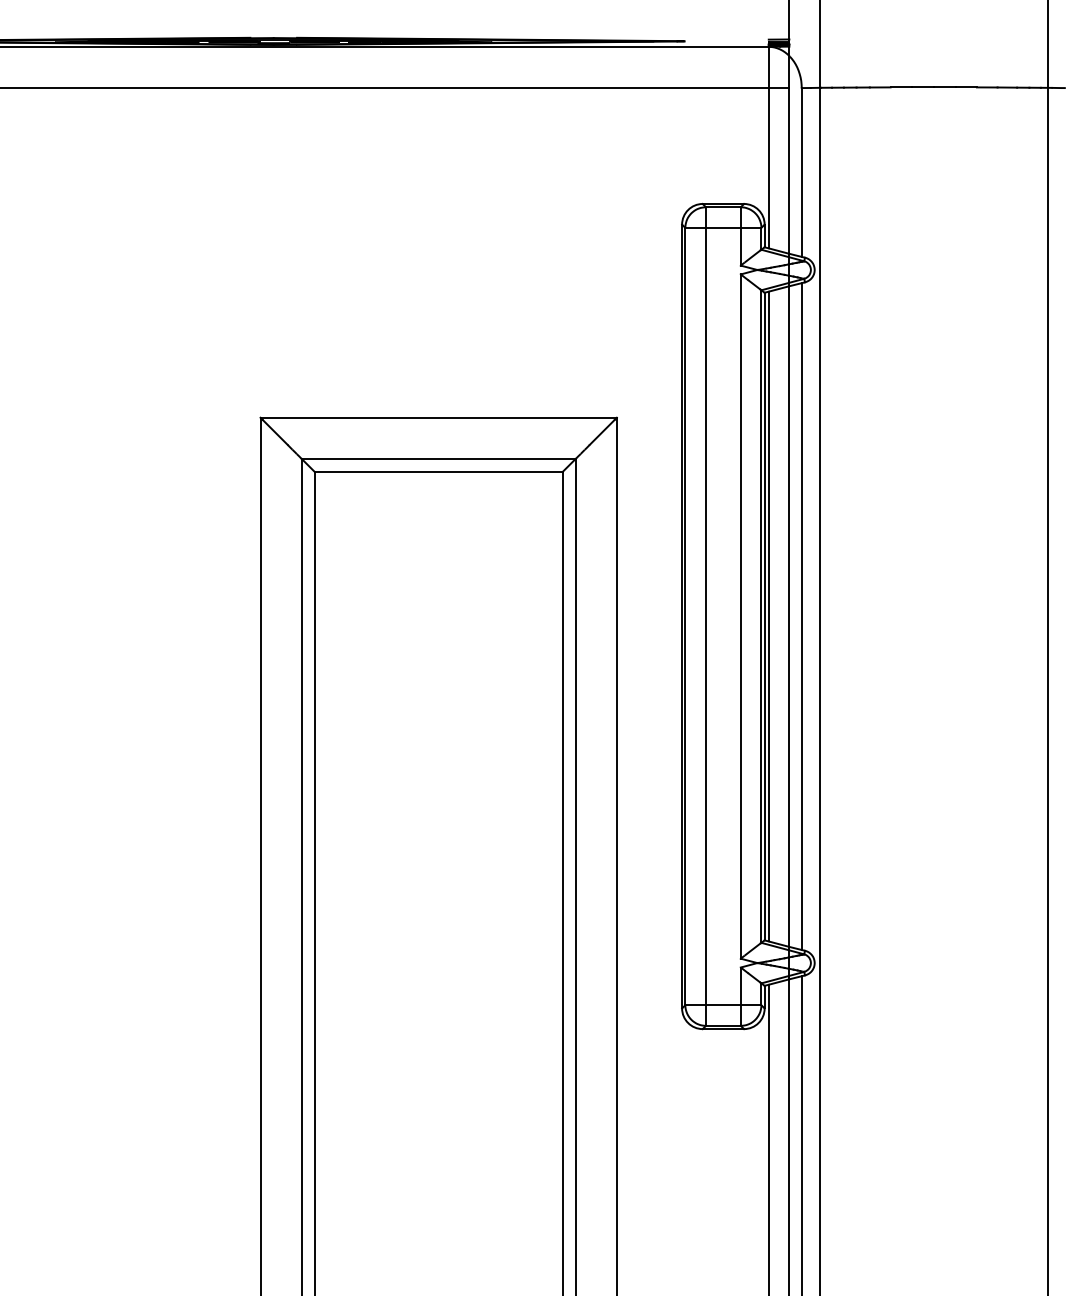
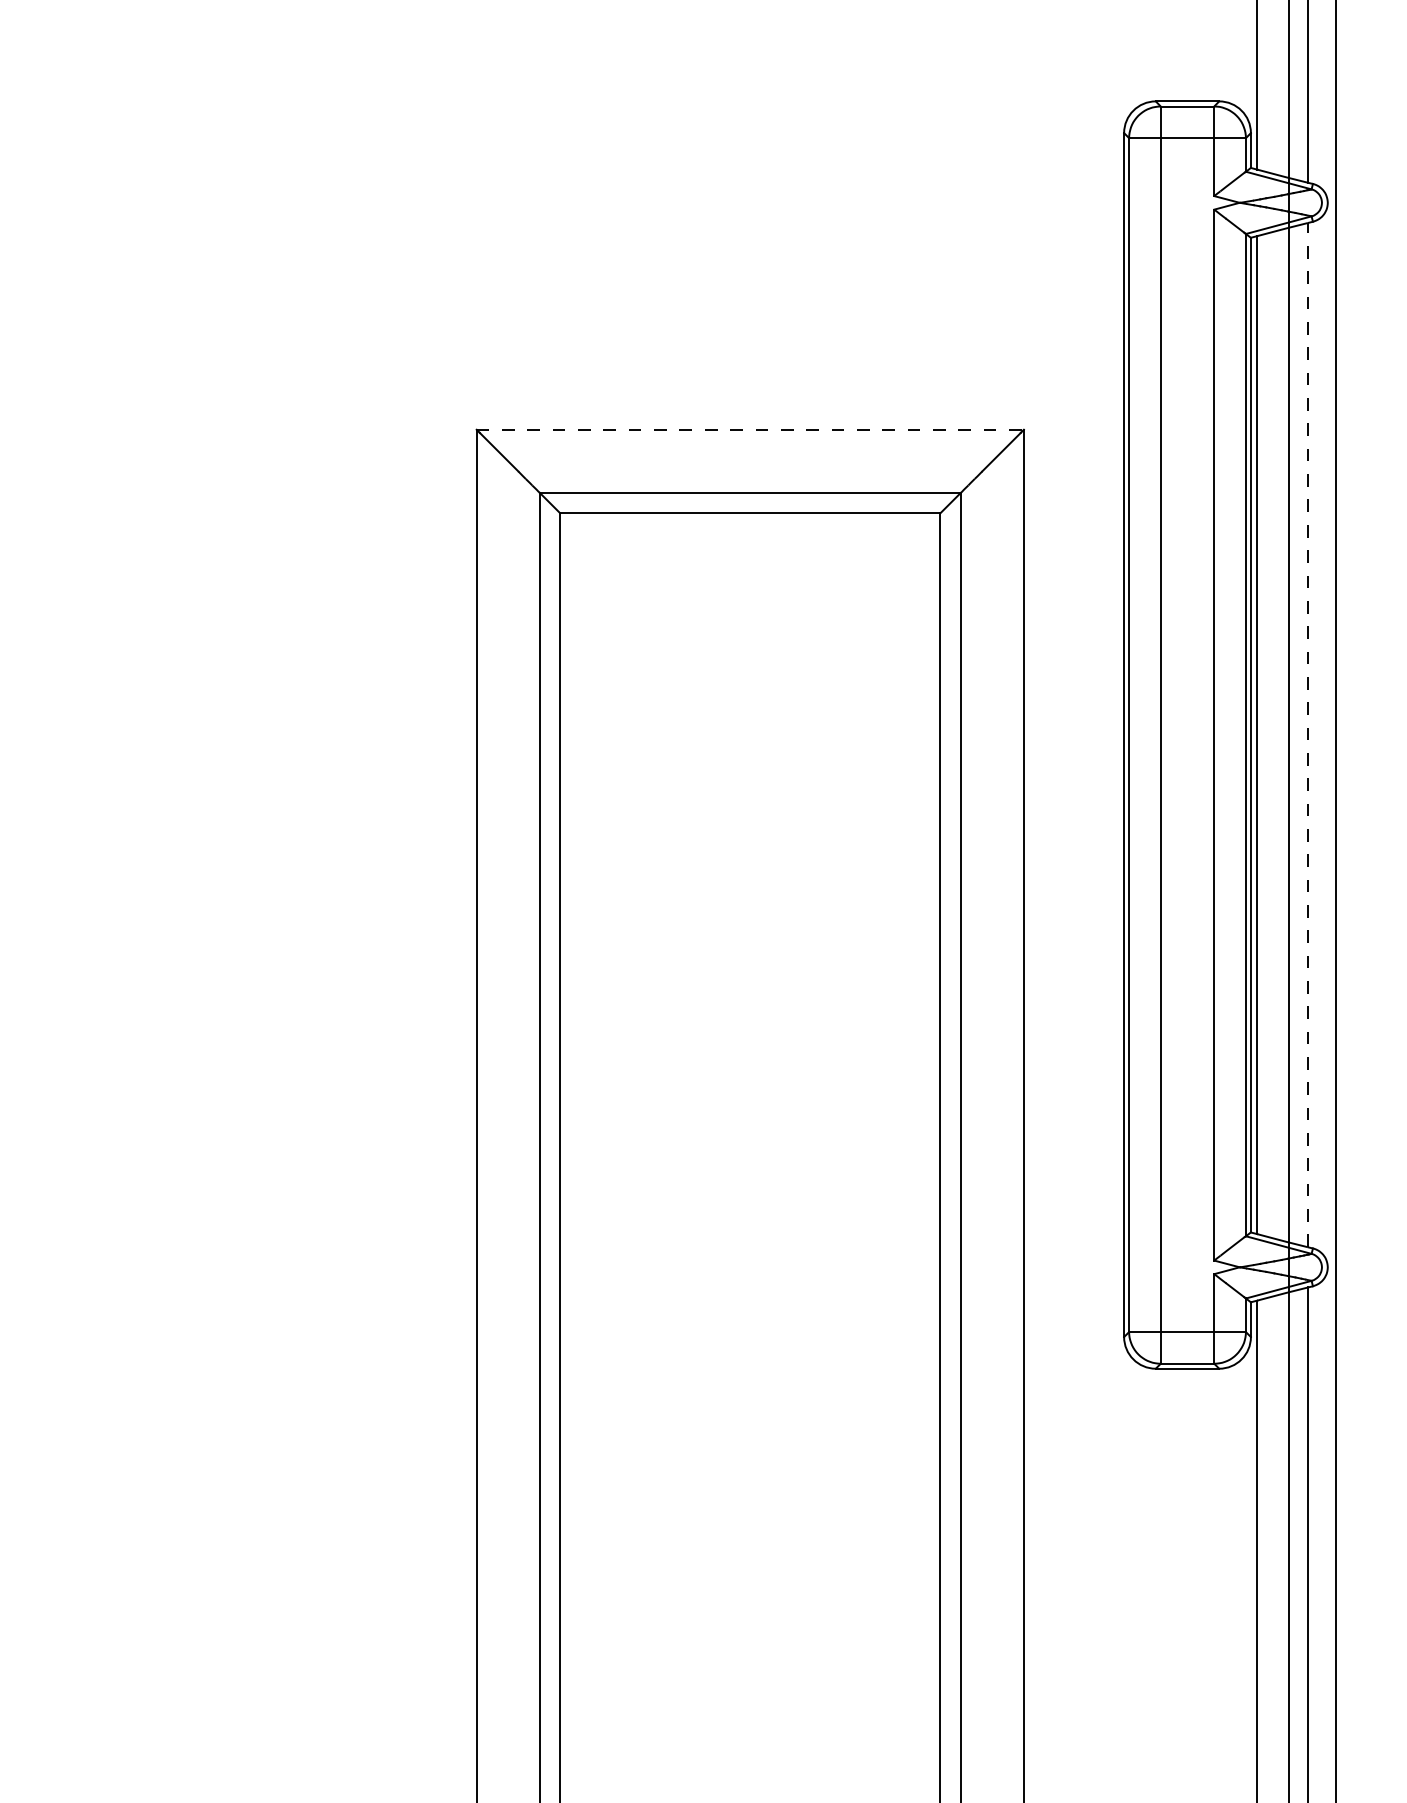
line: (439, 417) -> (751, 429), solid -> dashed
line: (801, 616) -> (1307, 735), solid -> dashed

